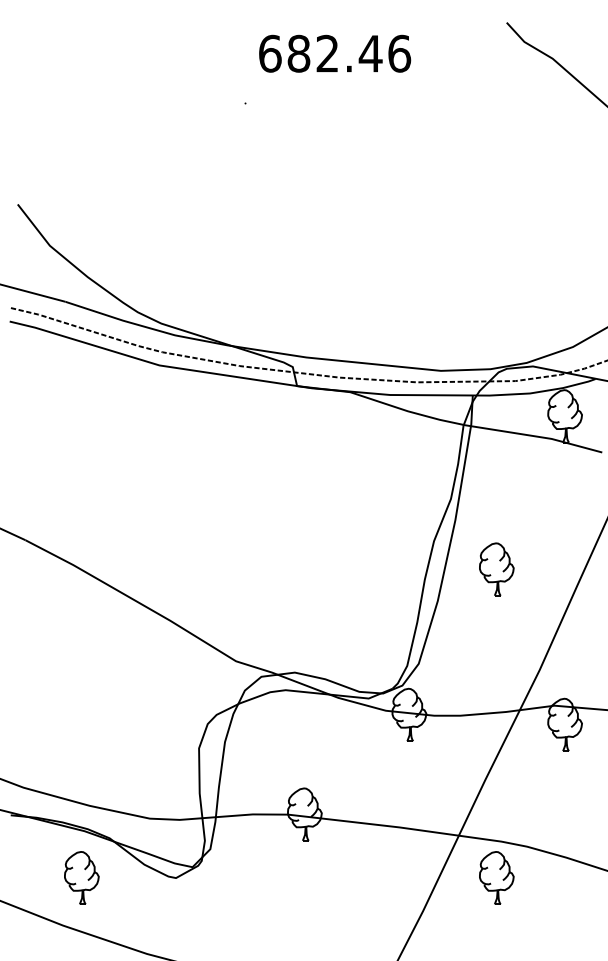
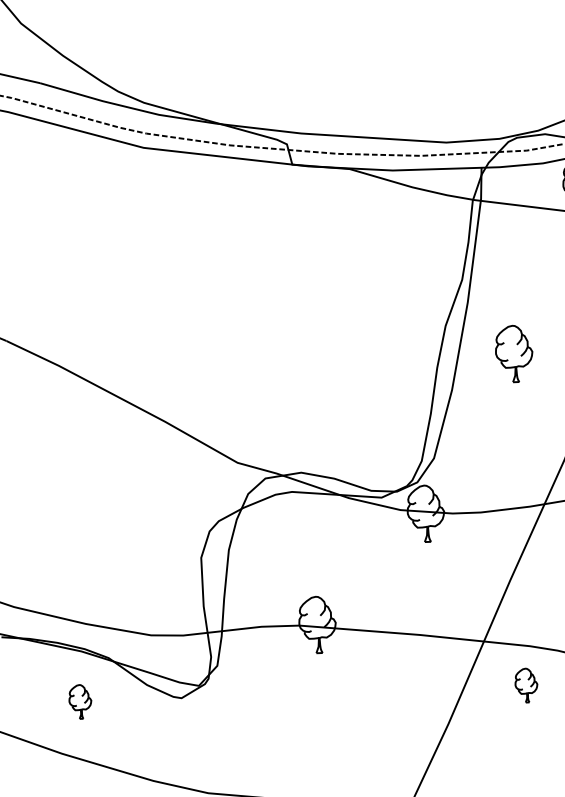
part: (81, 877) -> (79, 701), size x0.6
part: (496, 877) -> (526, 684), size x0.6

